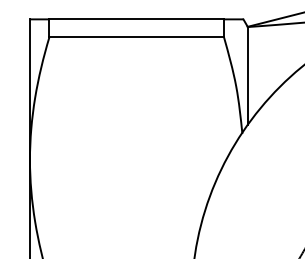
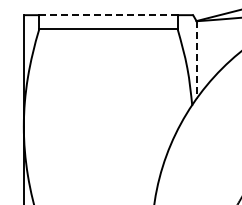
line: (136, 19) -> (108, 15), solid -> dashed
line: (247, 76) -> (196, 60), solid -> dashed

